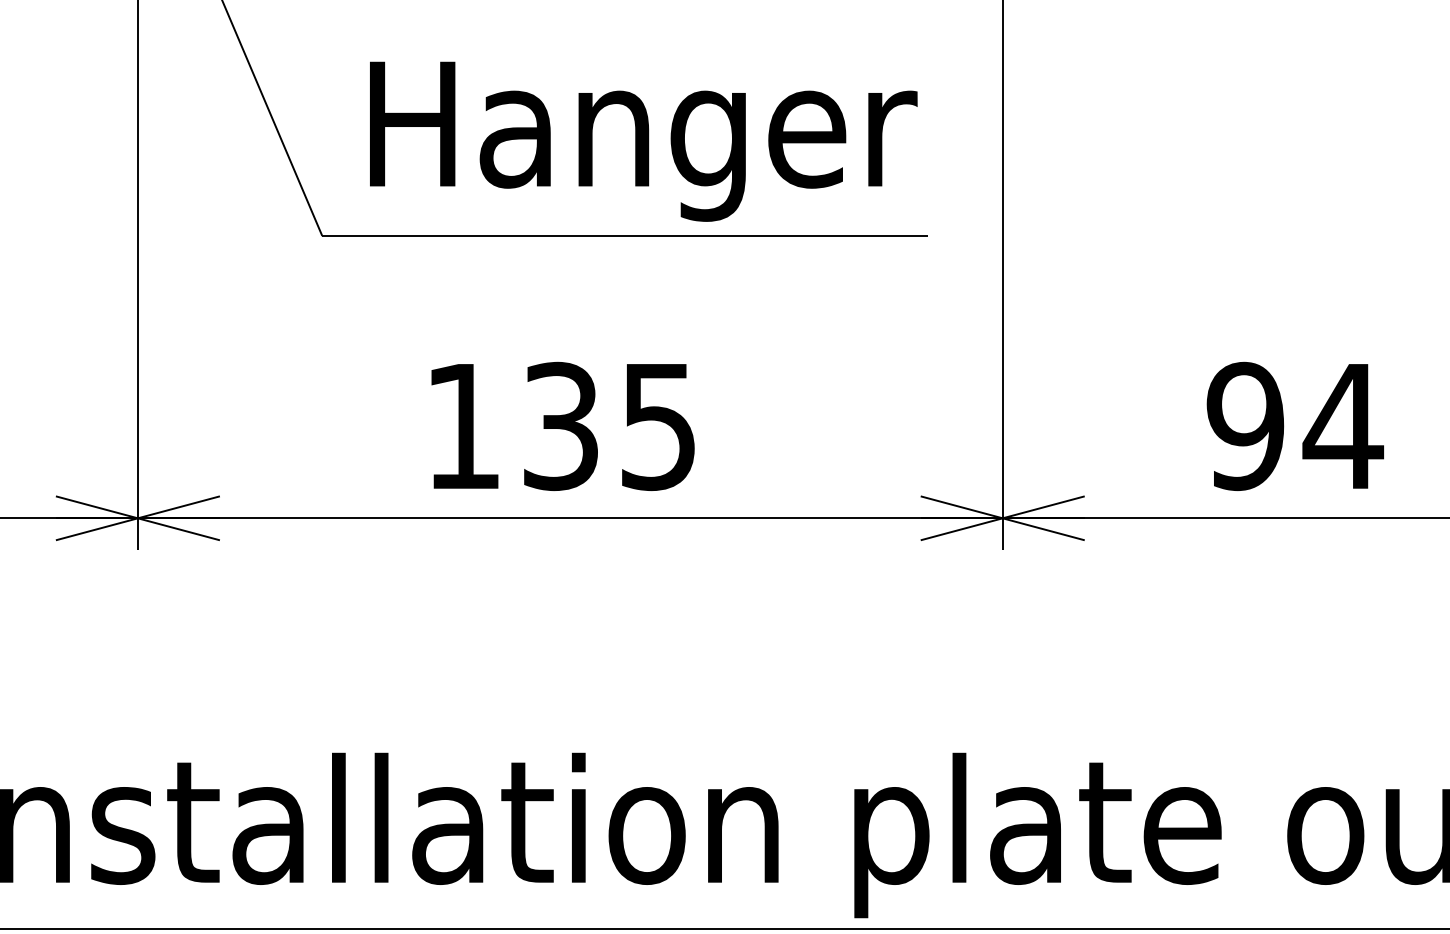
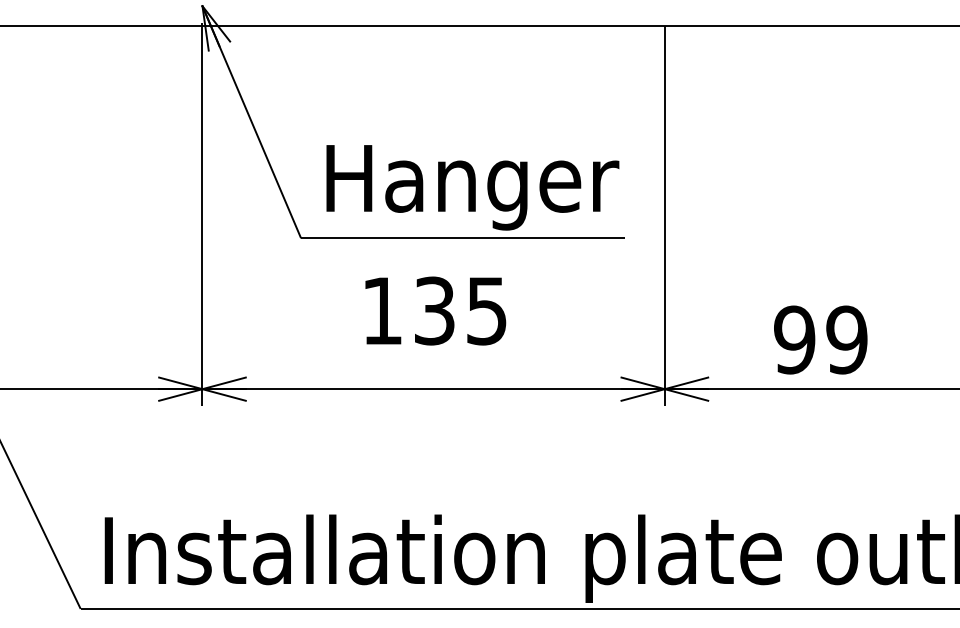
text: (562, 425) -> (435, 310), moved
text: (1342, 425) -> (846, 339), 94 -> 99

